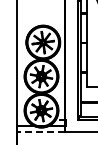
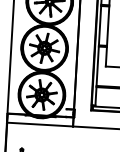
line: (40, 132) -> (38, 124), dashed -> solid

